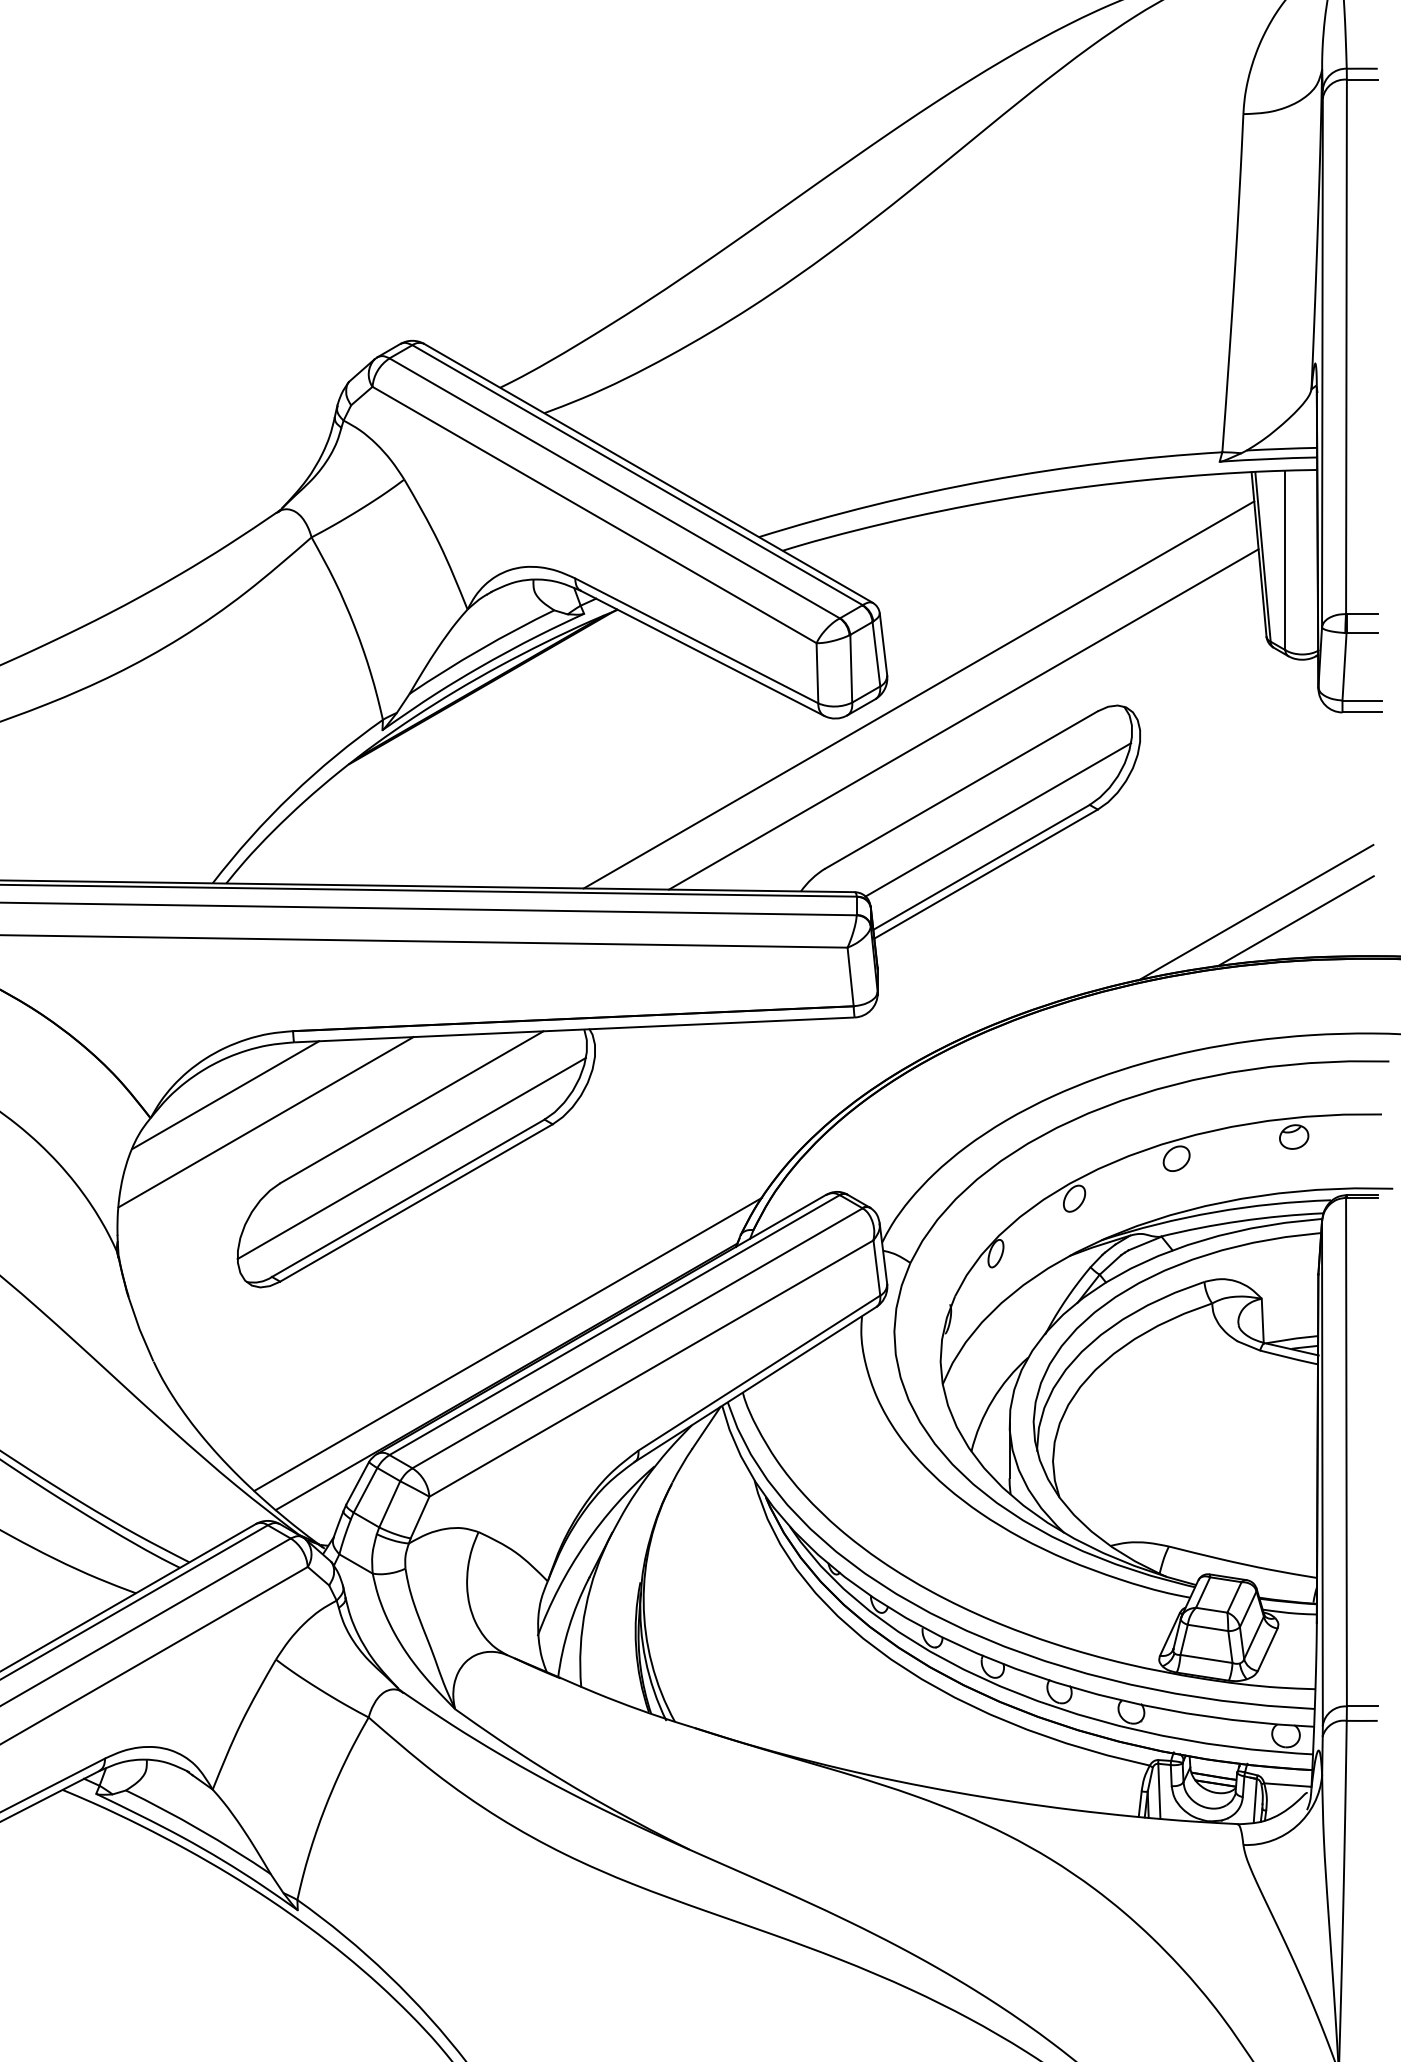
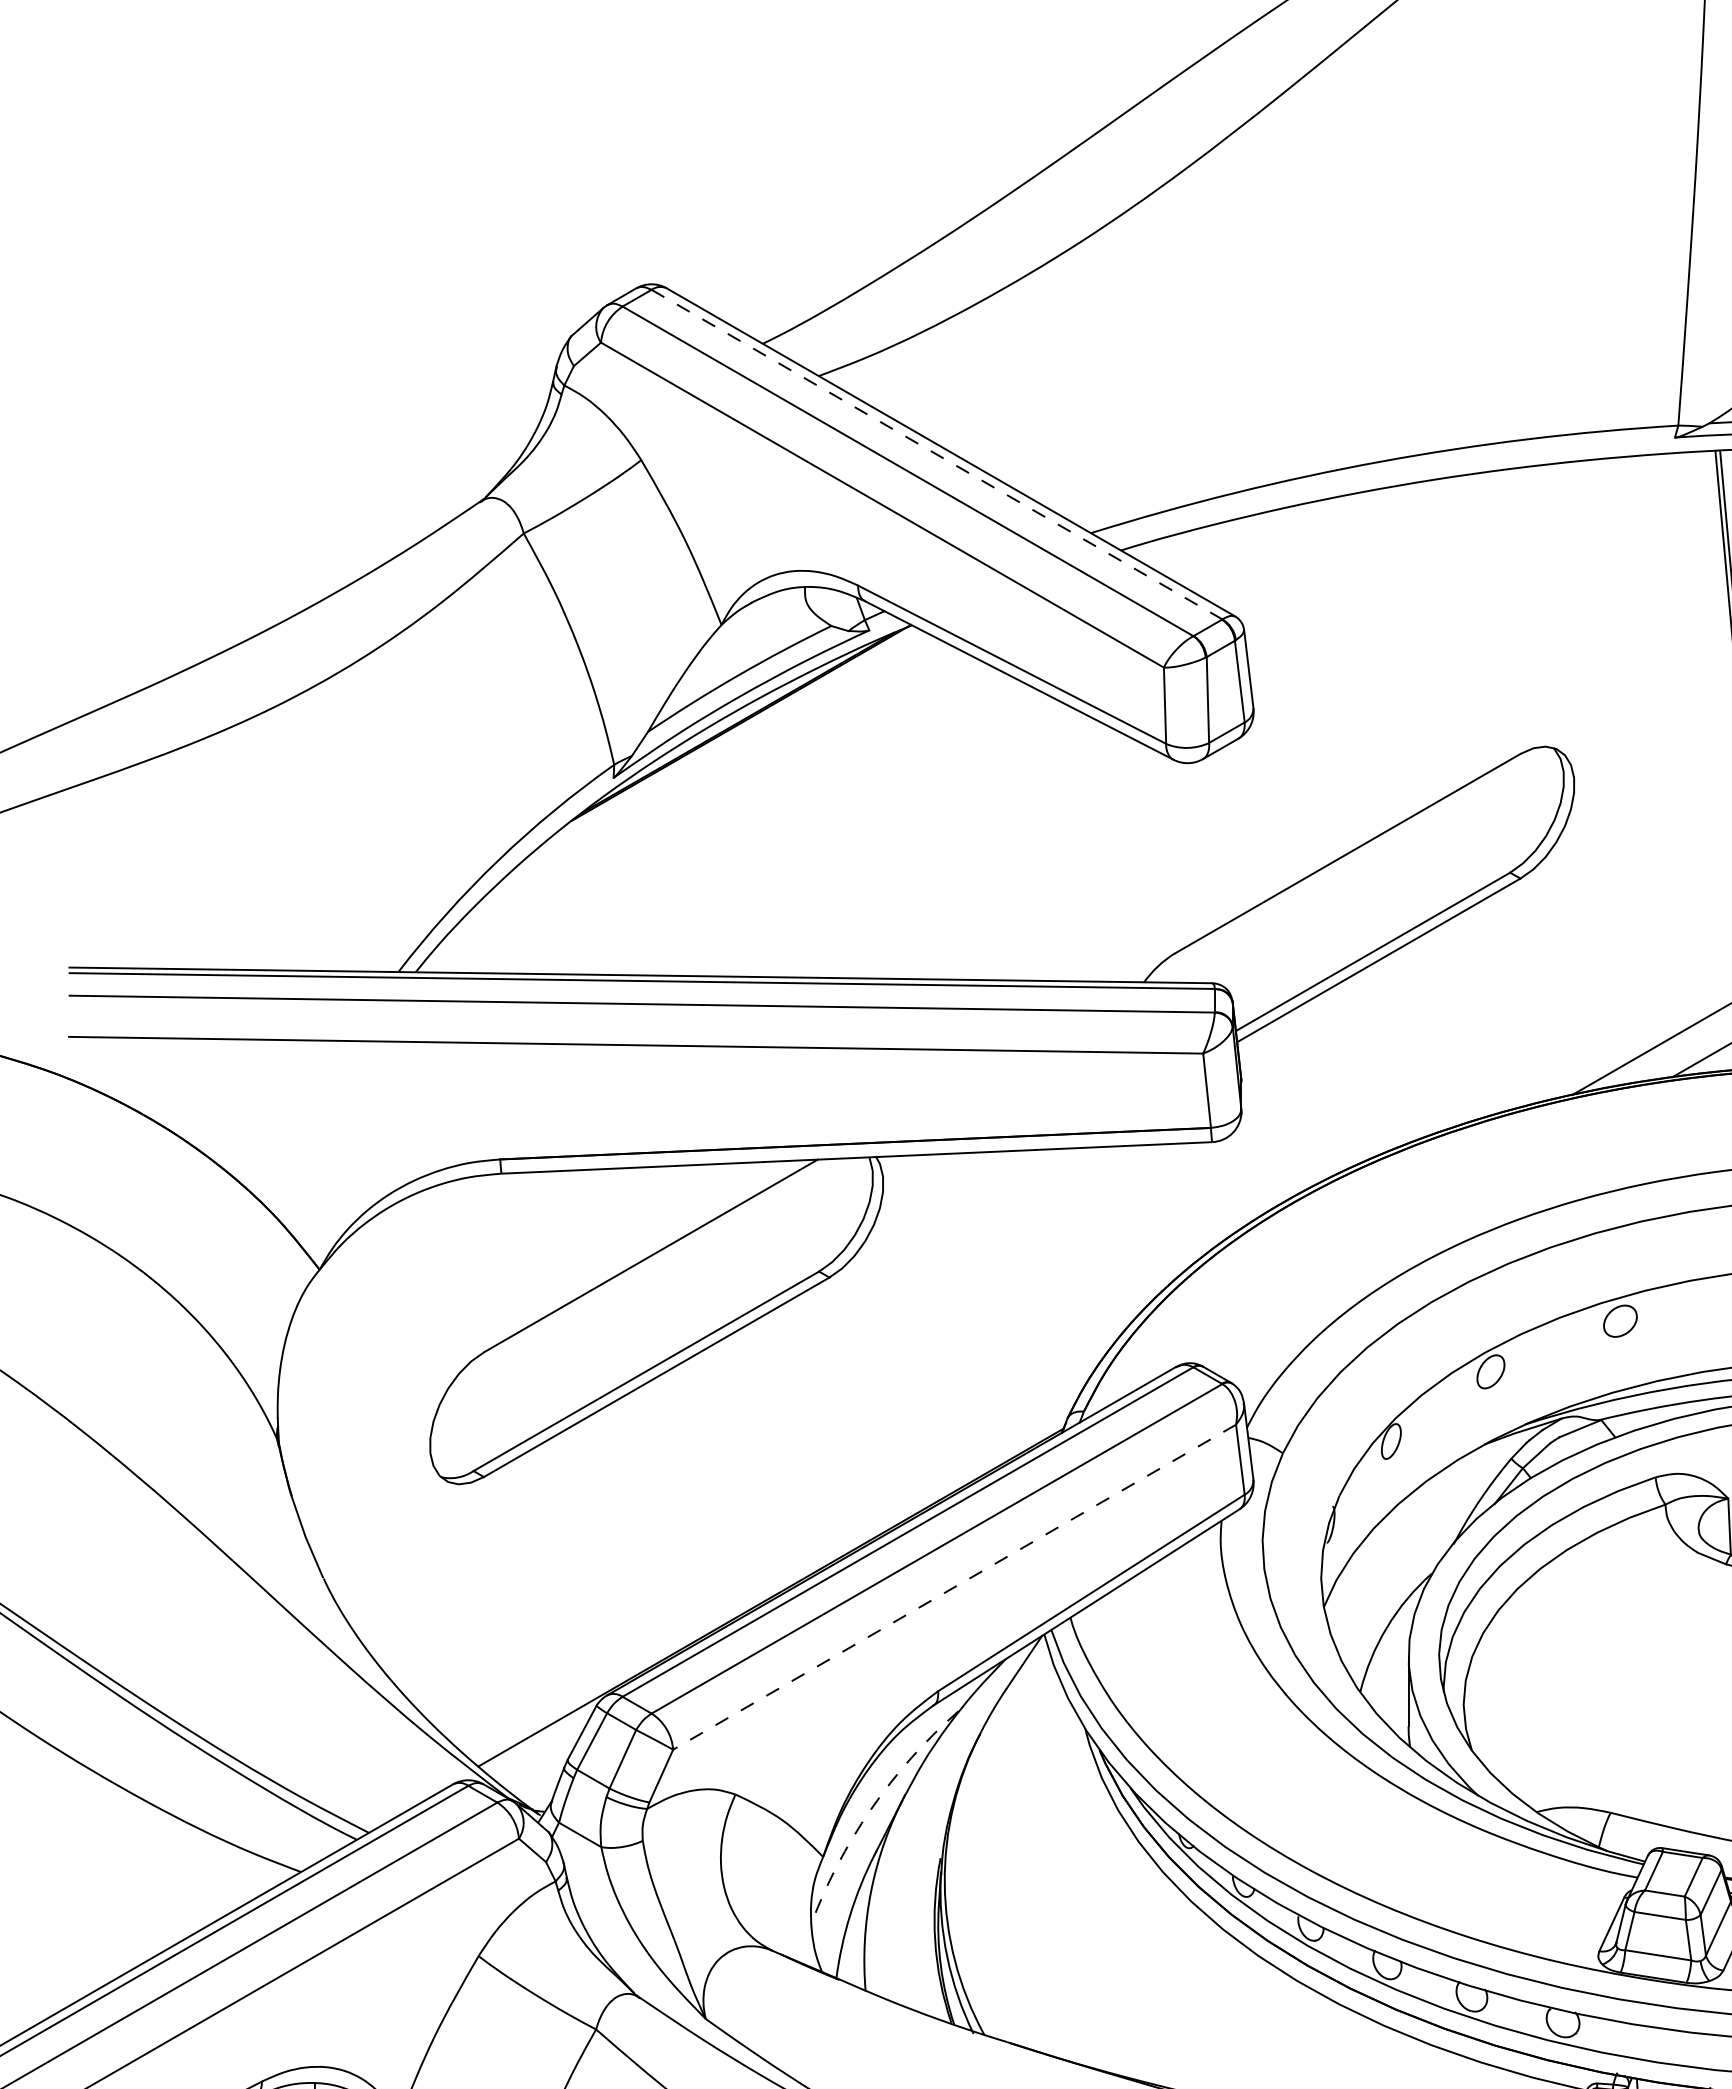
line: (637, 475) -> (936, 455), solid -> dashed
line: (918, 694) -> (1293, 732), removed
line: (963, 719) -> (1350, 764), removed
line: (998, 819) -> (1394, 891), removed
line: (225, 1094) -> (414, 1239), removed
line: (265, 1122) -> (465, 1275), removed
line: (411, 1158) -> (650, 1320), removed
line: (508, 1343) -> (773, 1555), removed
line: (651, 1368) -> (954, 1587), solid -> dashed
arc: (585, 1544) -> (871, 1810), solid -> dashed

